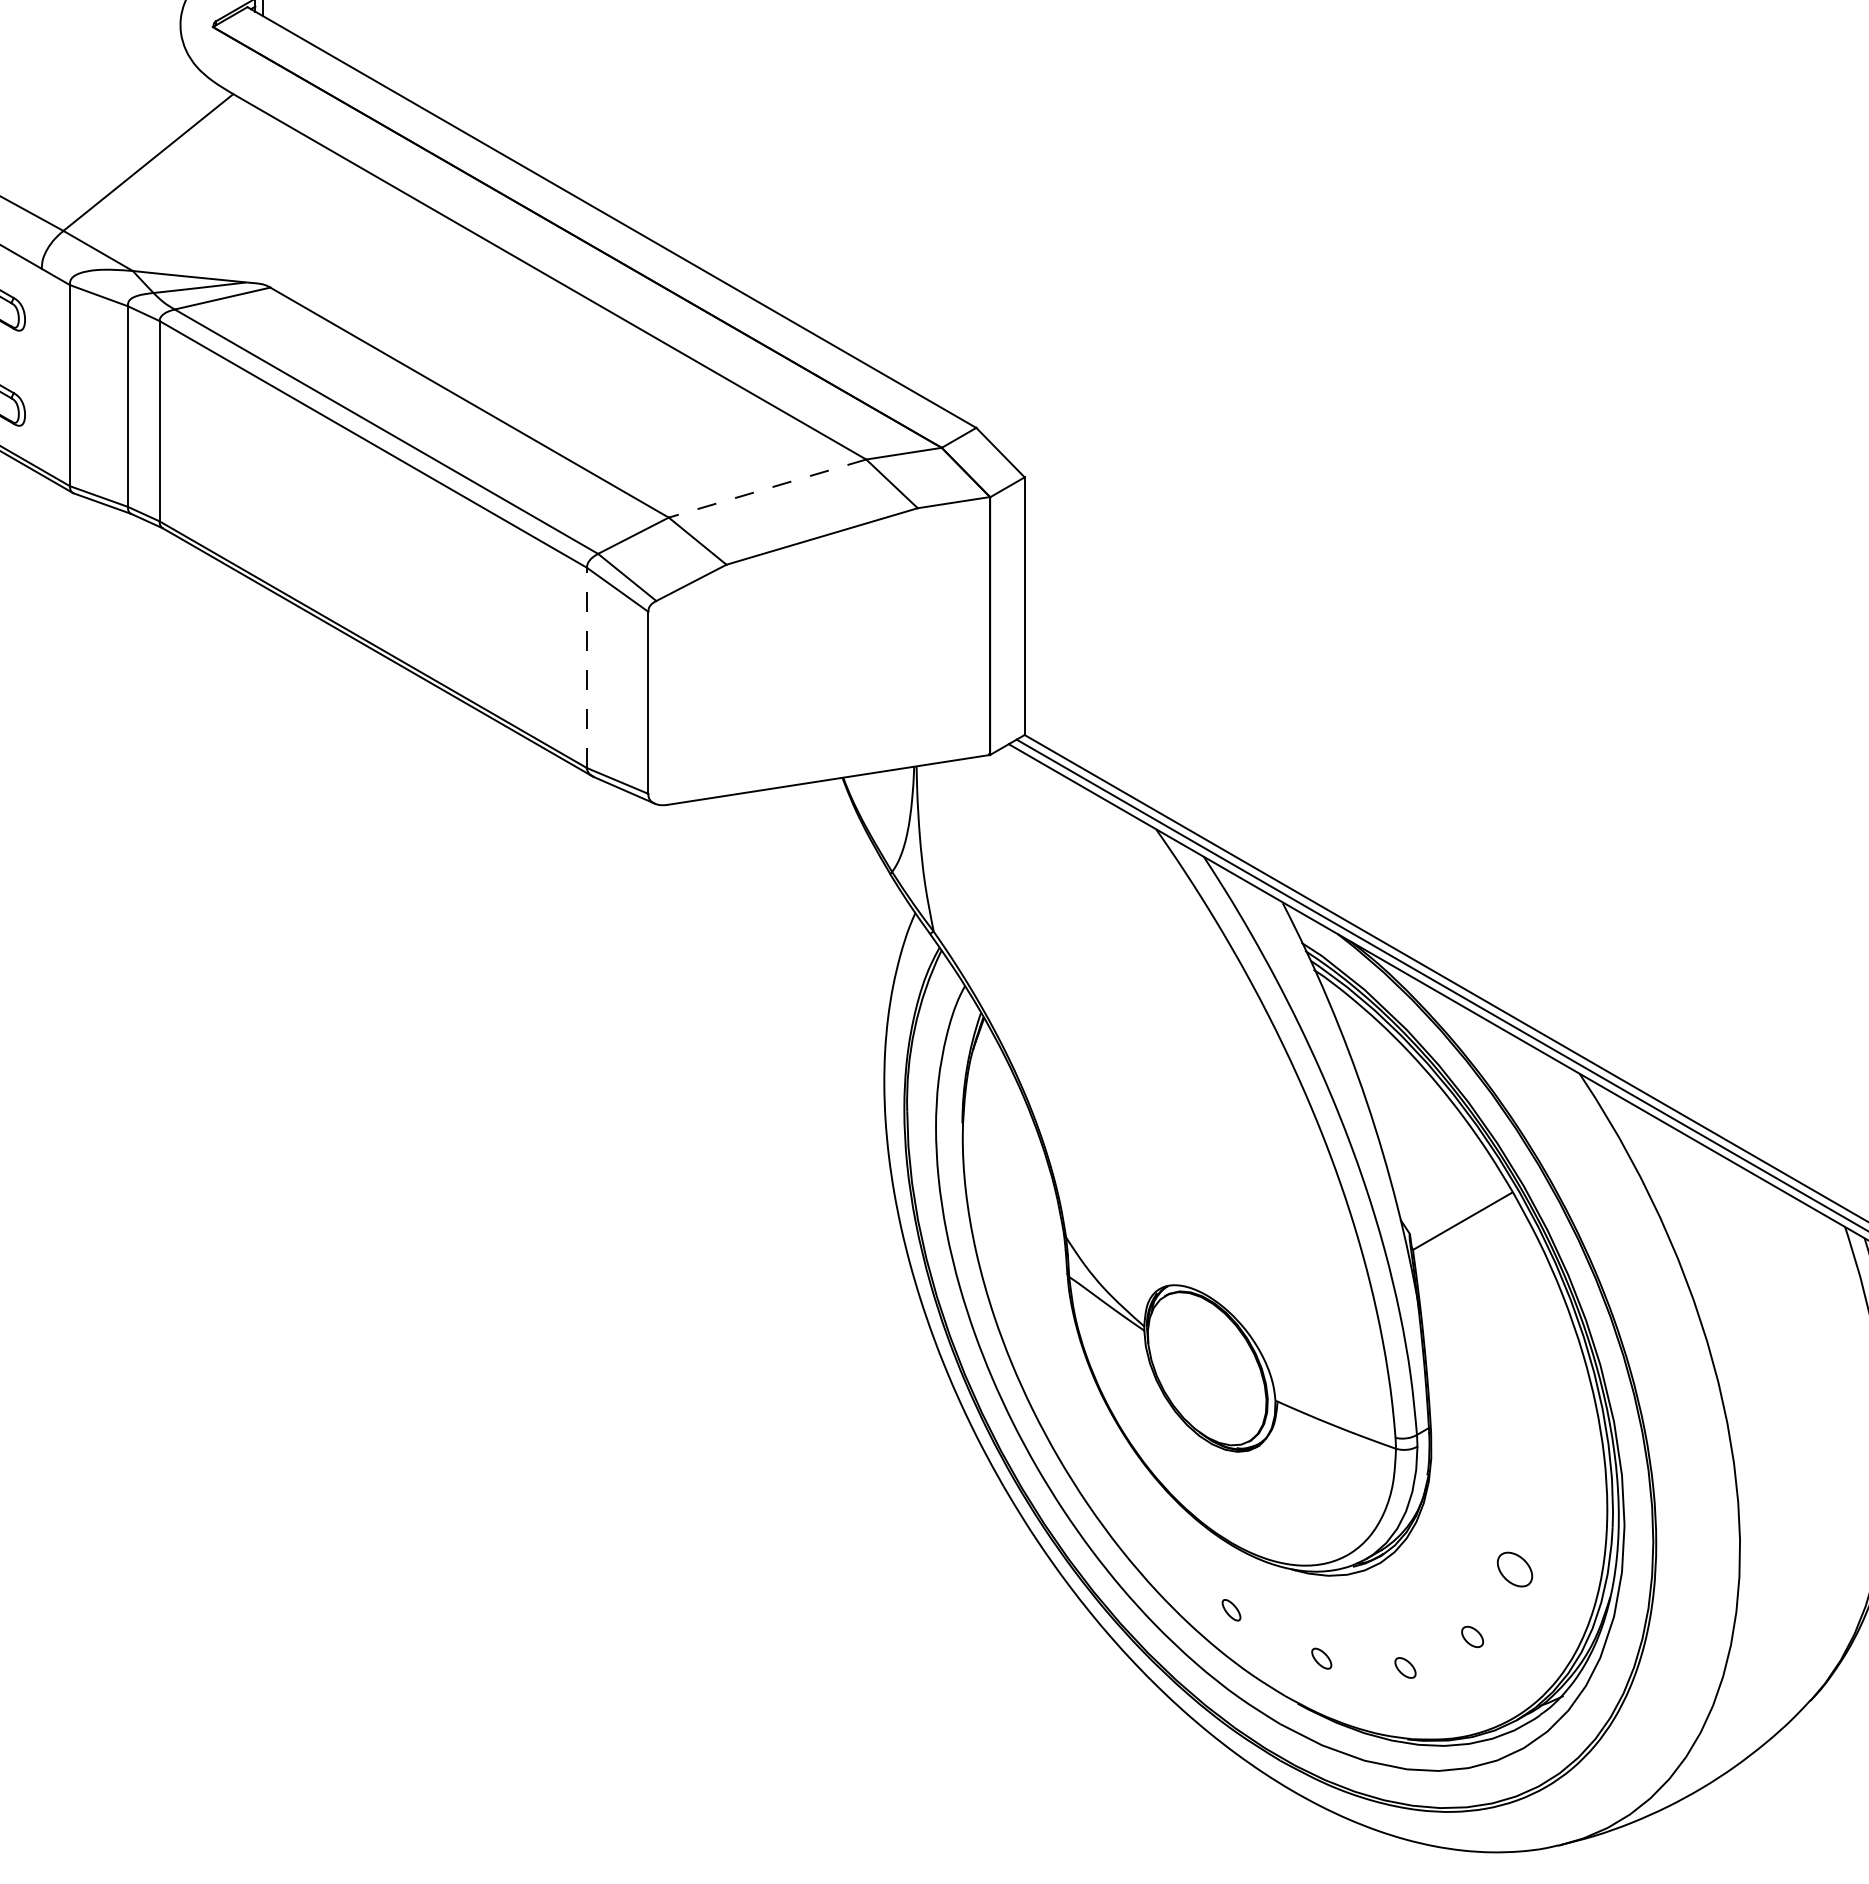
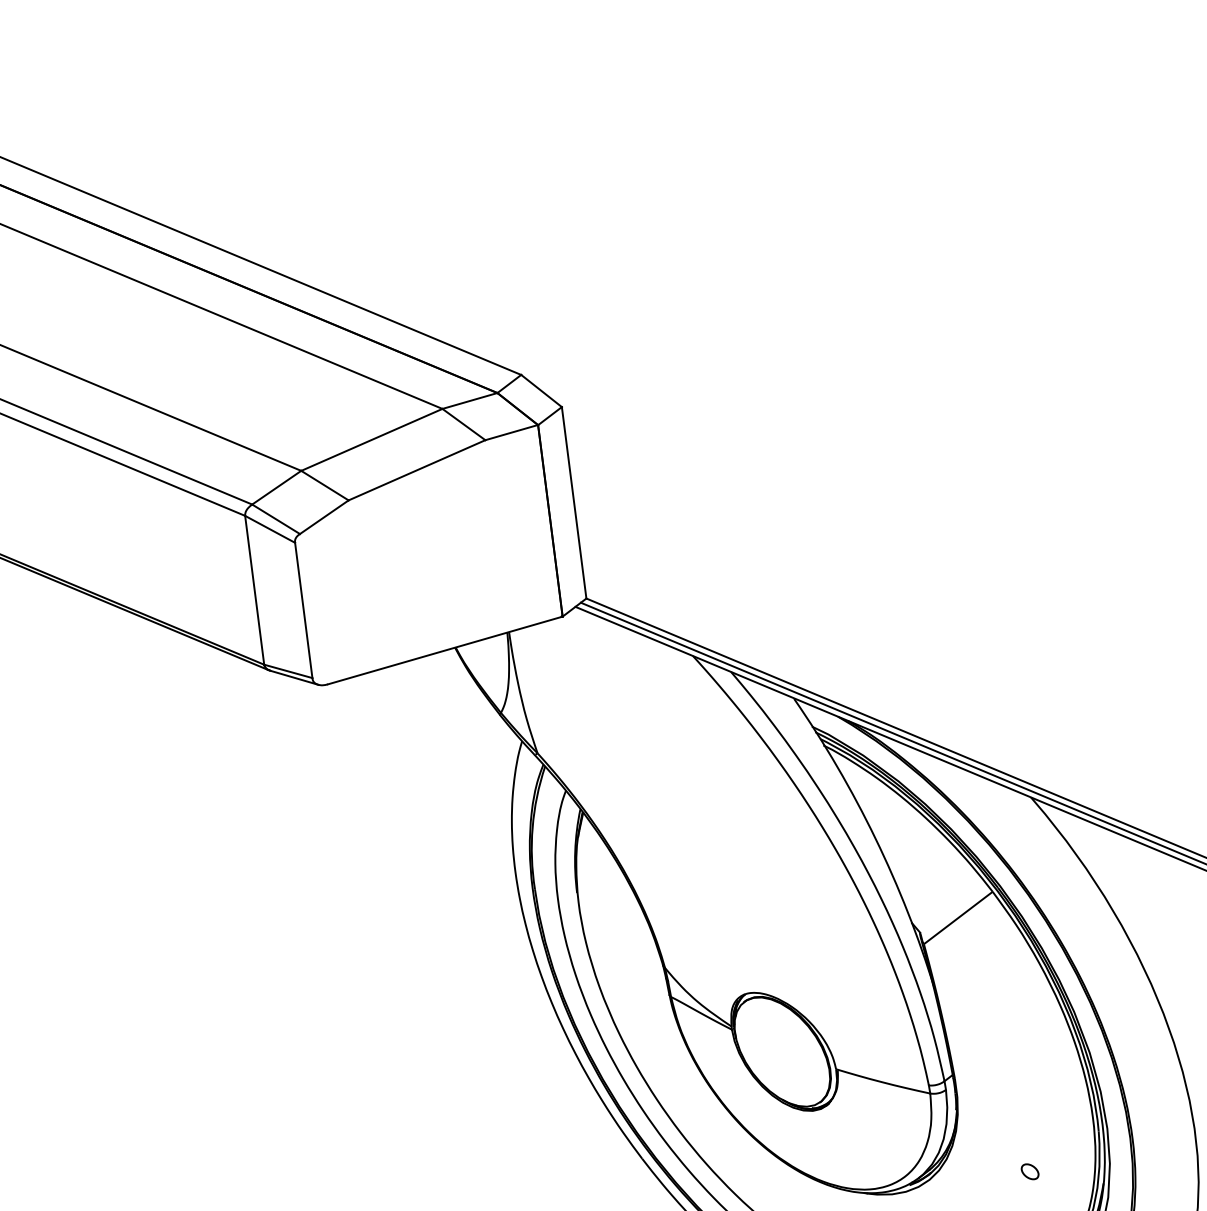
line: (767, 488) -> (371, 439), dashed -> solid
line: (586, 667) -> (254, 590), dashed -> solid
part: (1514, 1568) -> (1029, 1171), size x0.62

